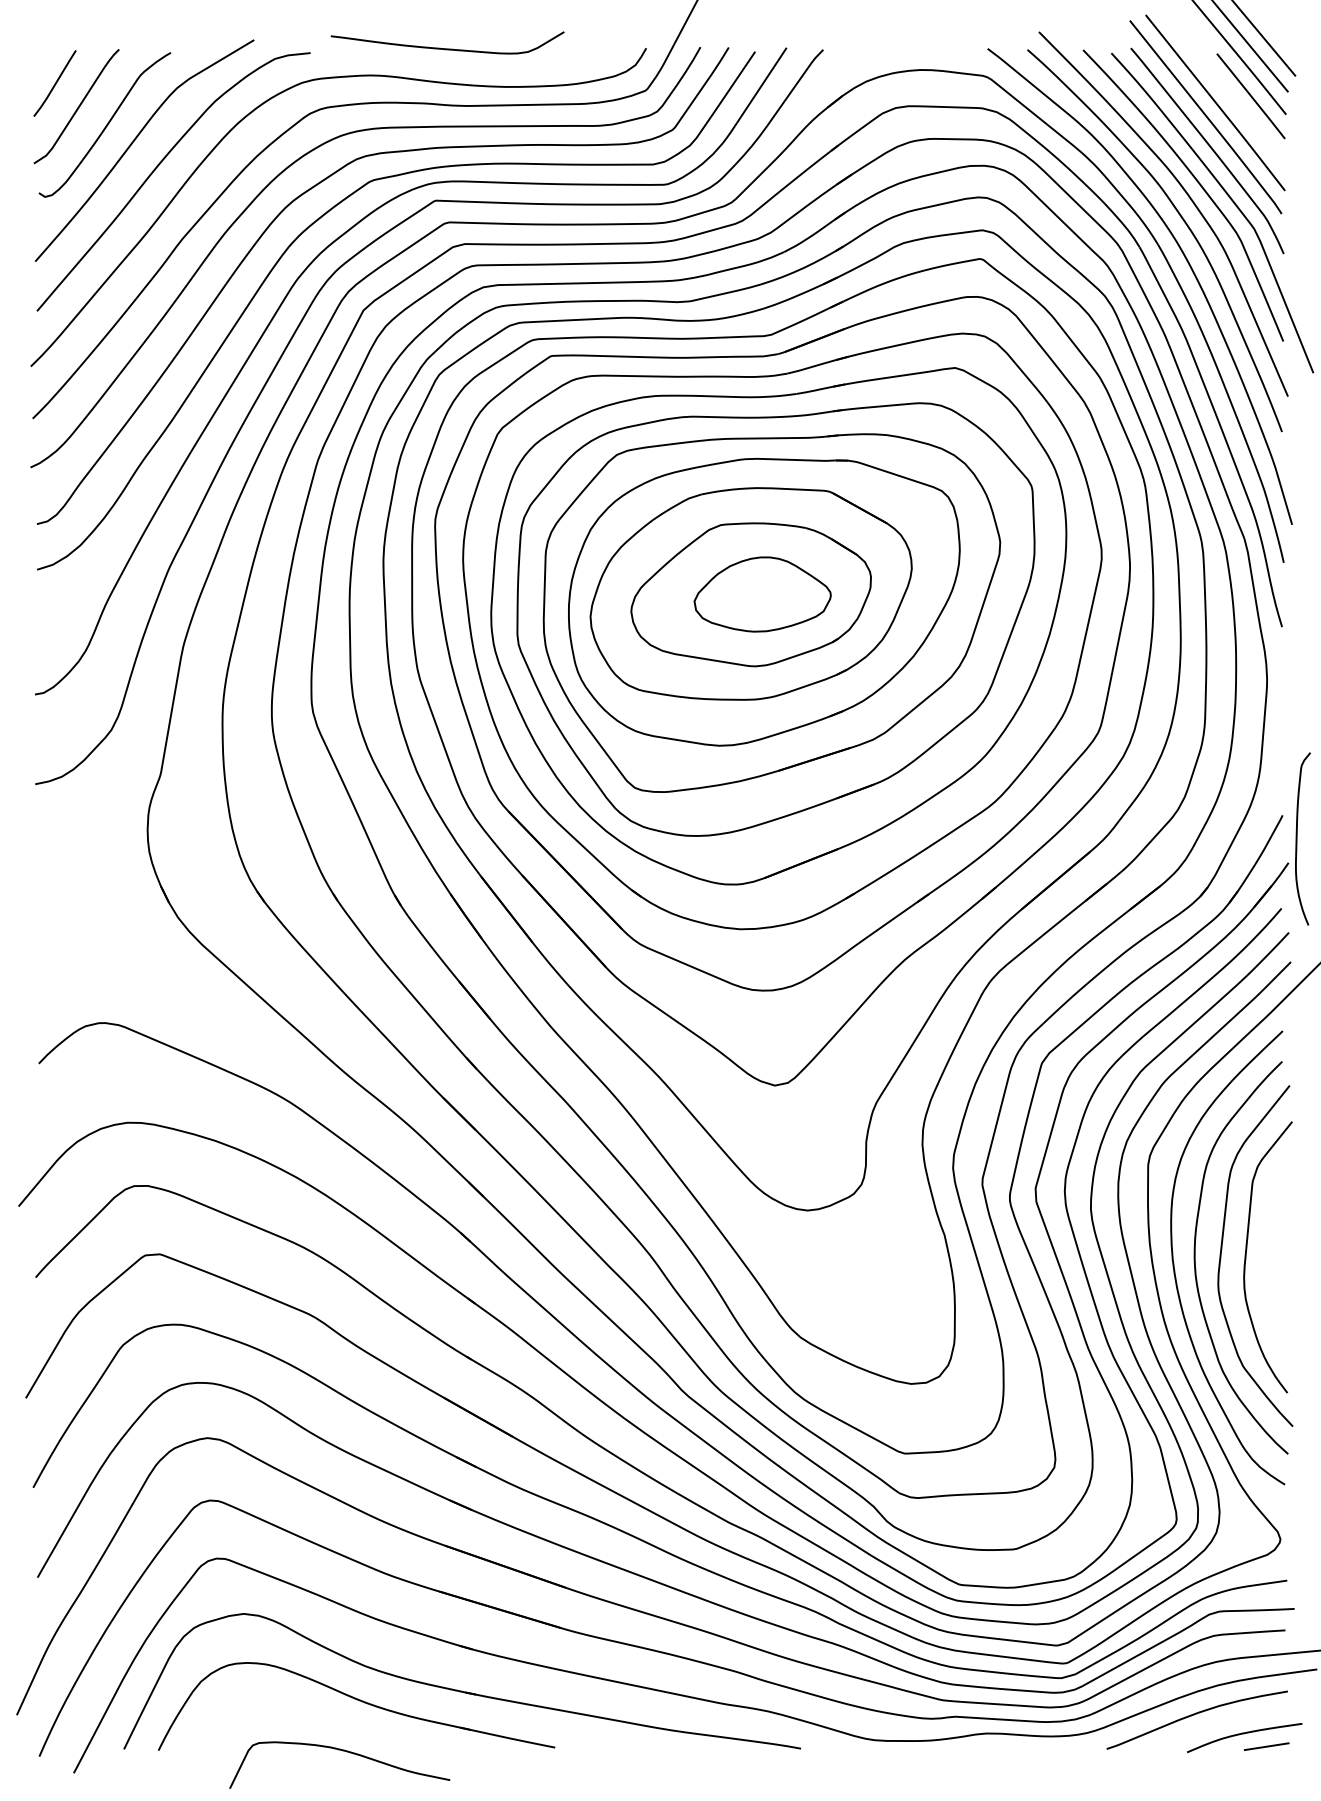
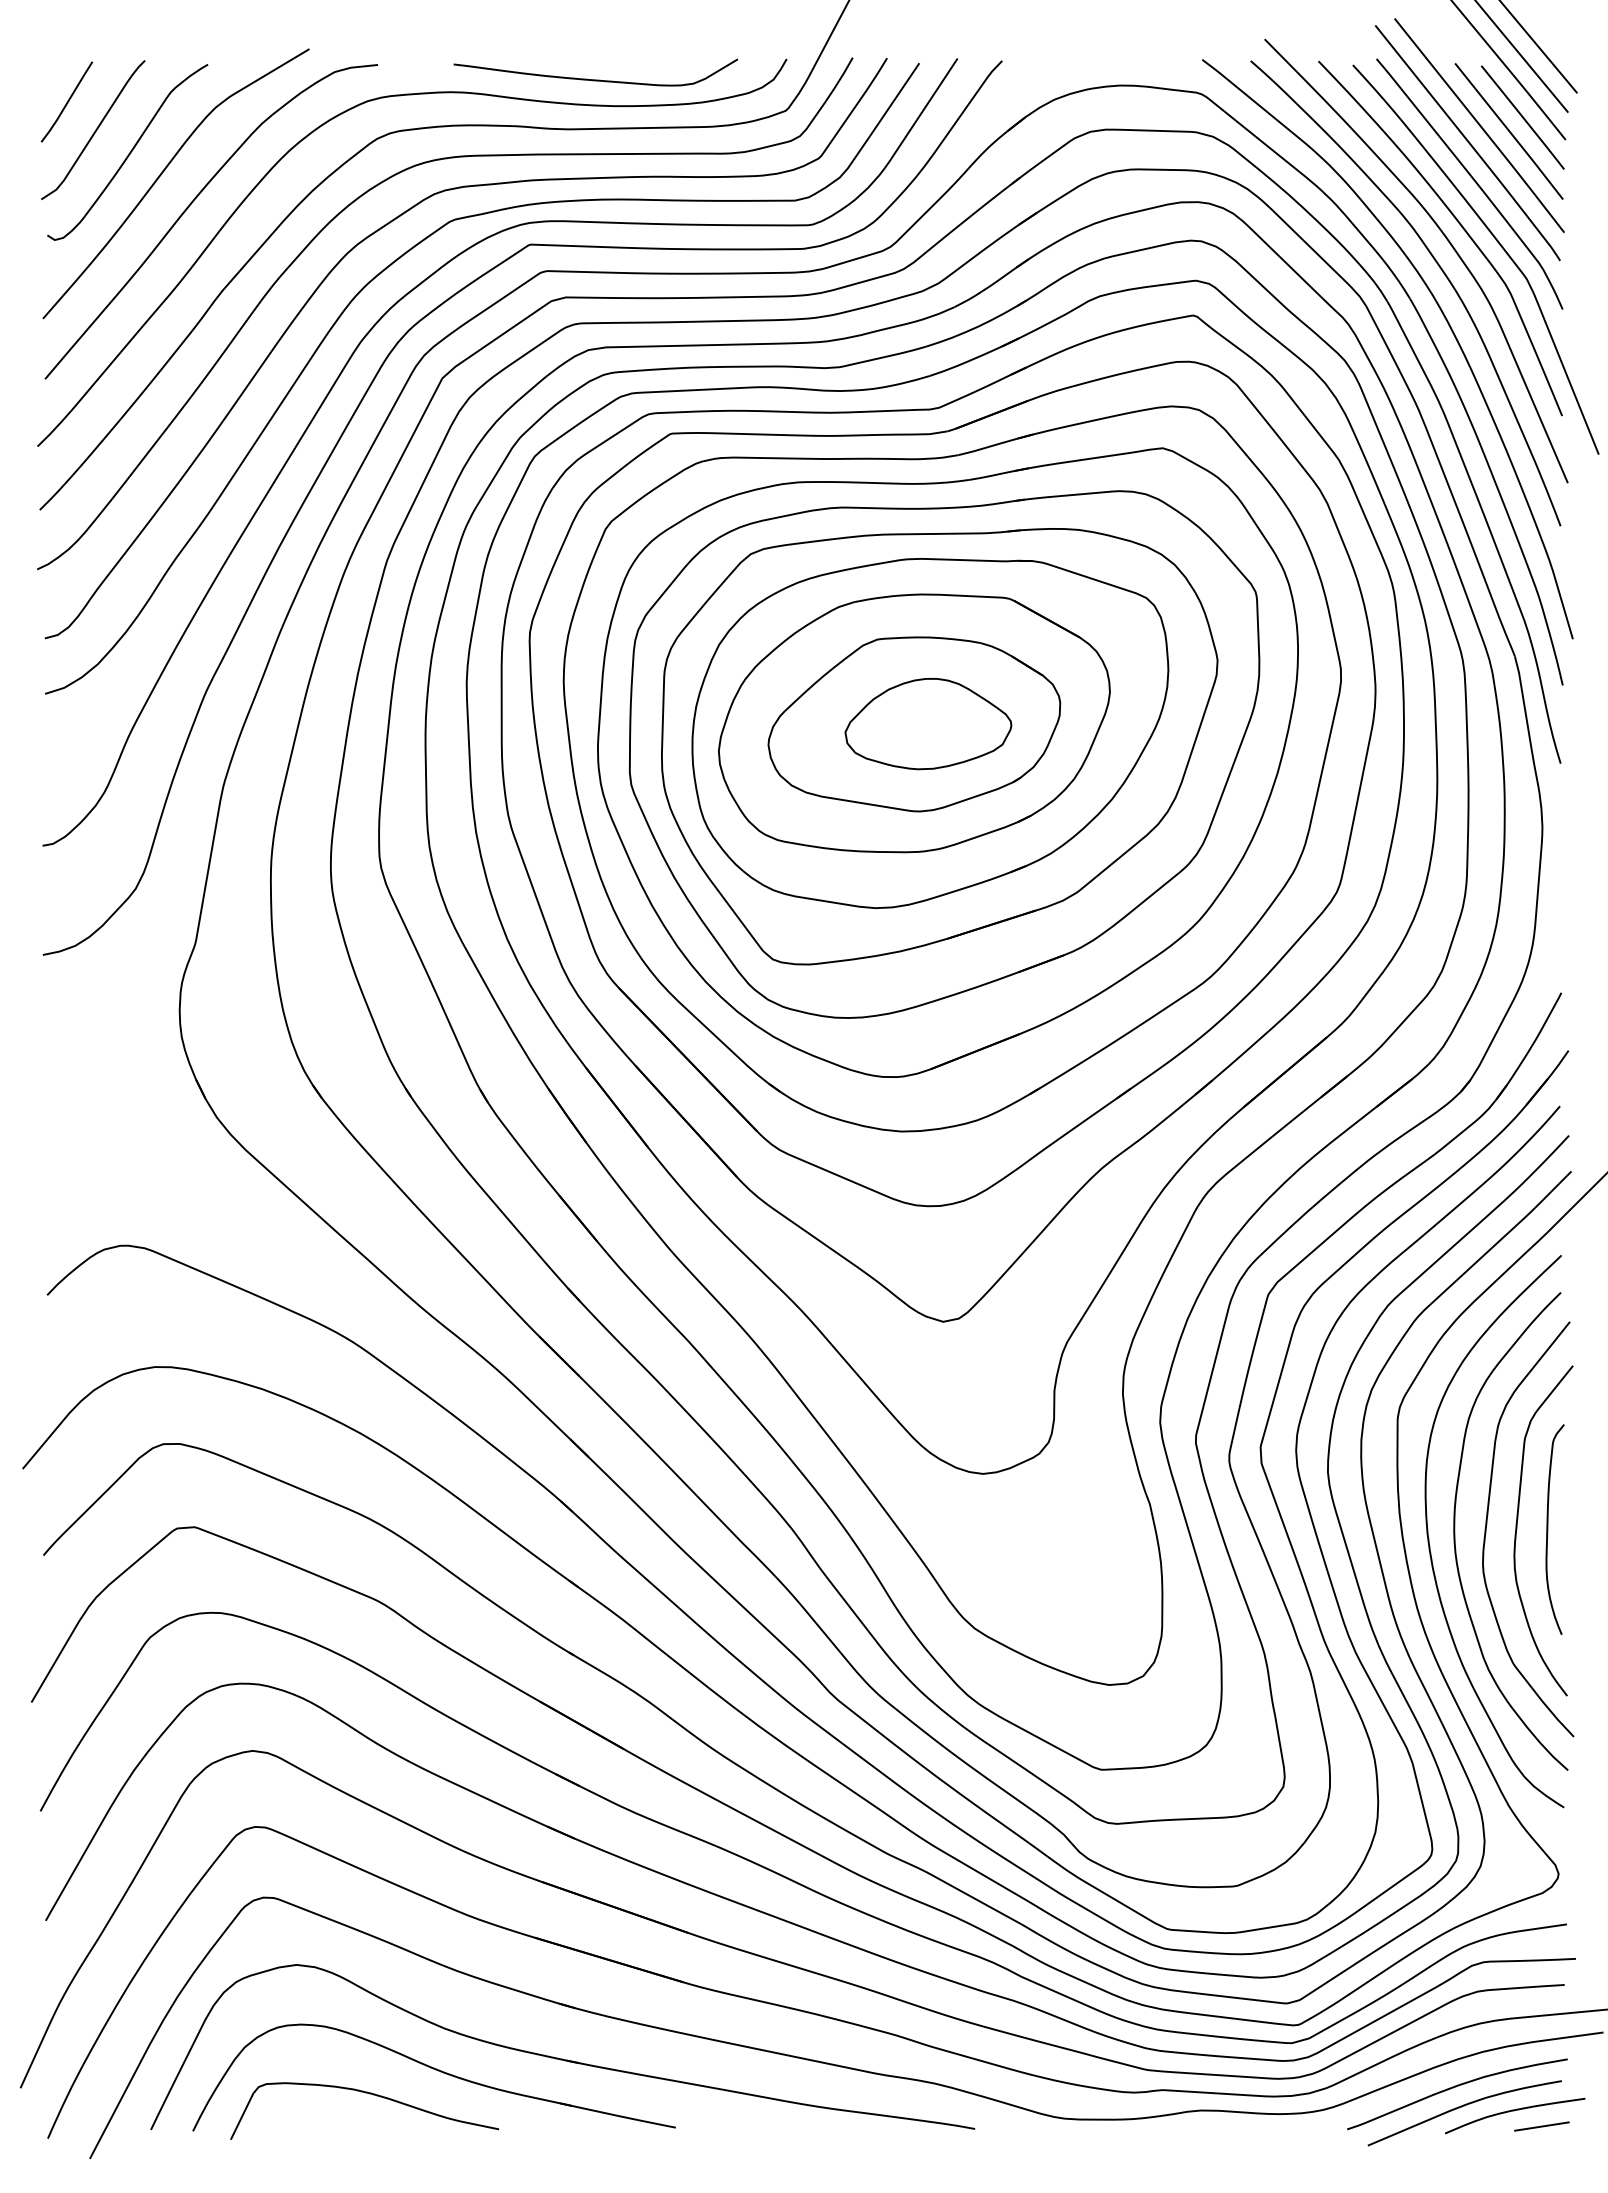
curve: (447, 48) -> (595, 79), moved
line: (1239, 107) -> (1508, 131), added
curve: (1297, 838) -> (1548, 1529), moved
curve: (1201, 1731) -> (1462, 2107), added
curve: (343, 1751) -> (369, 2094), moved

